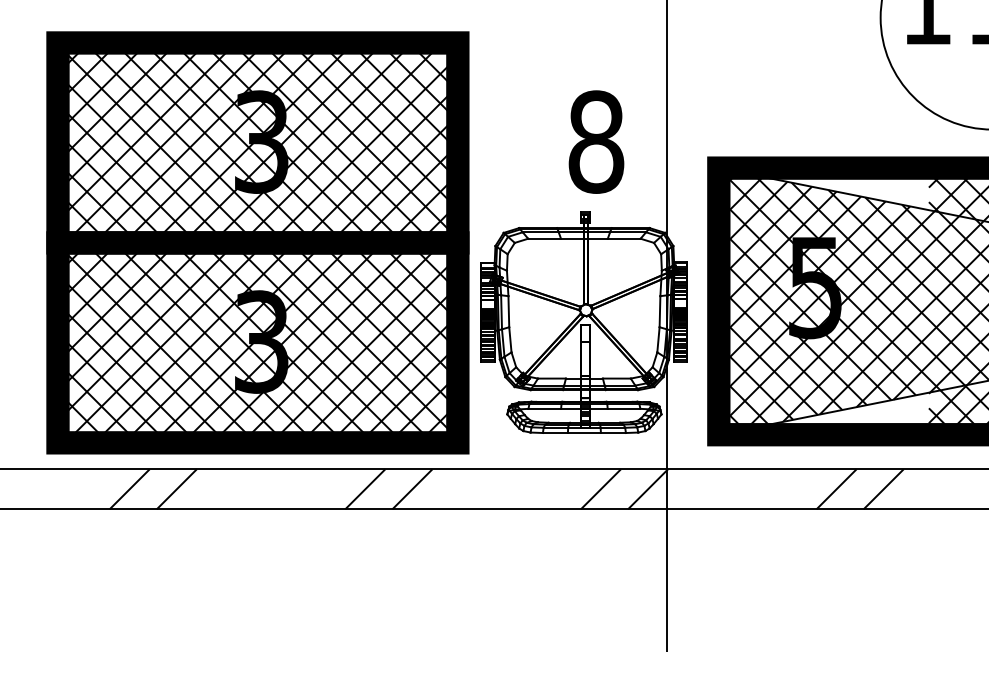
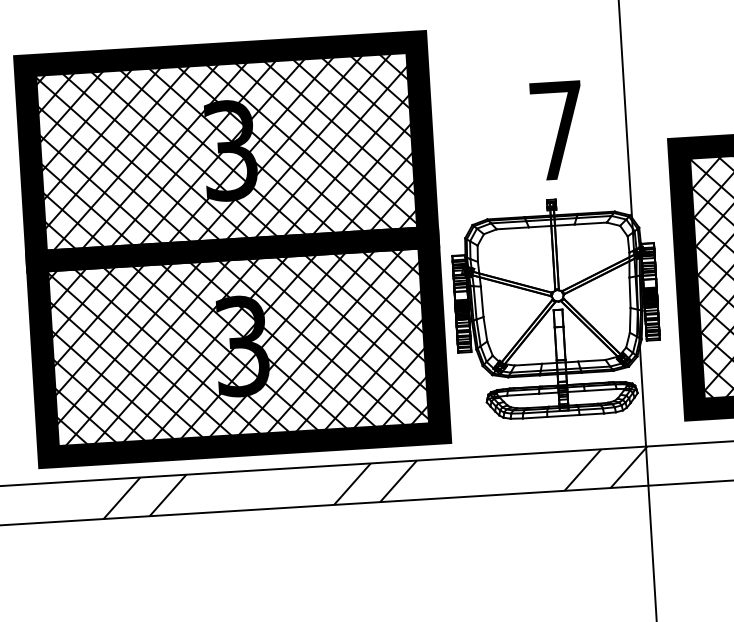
text: (596, 141) -> (557, 130), 8 -> 7

